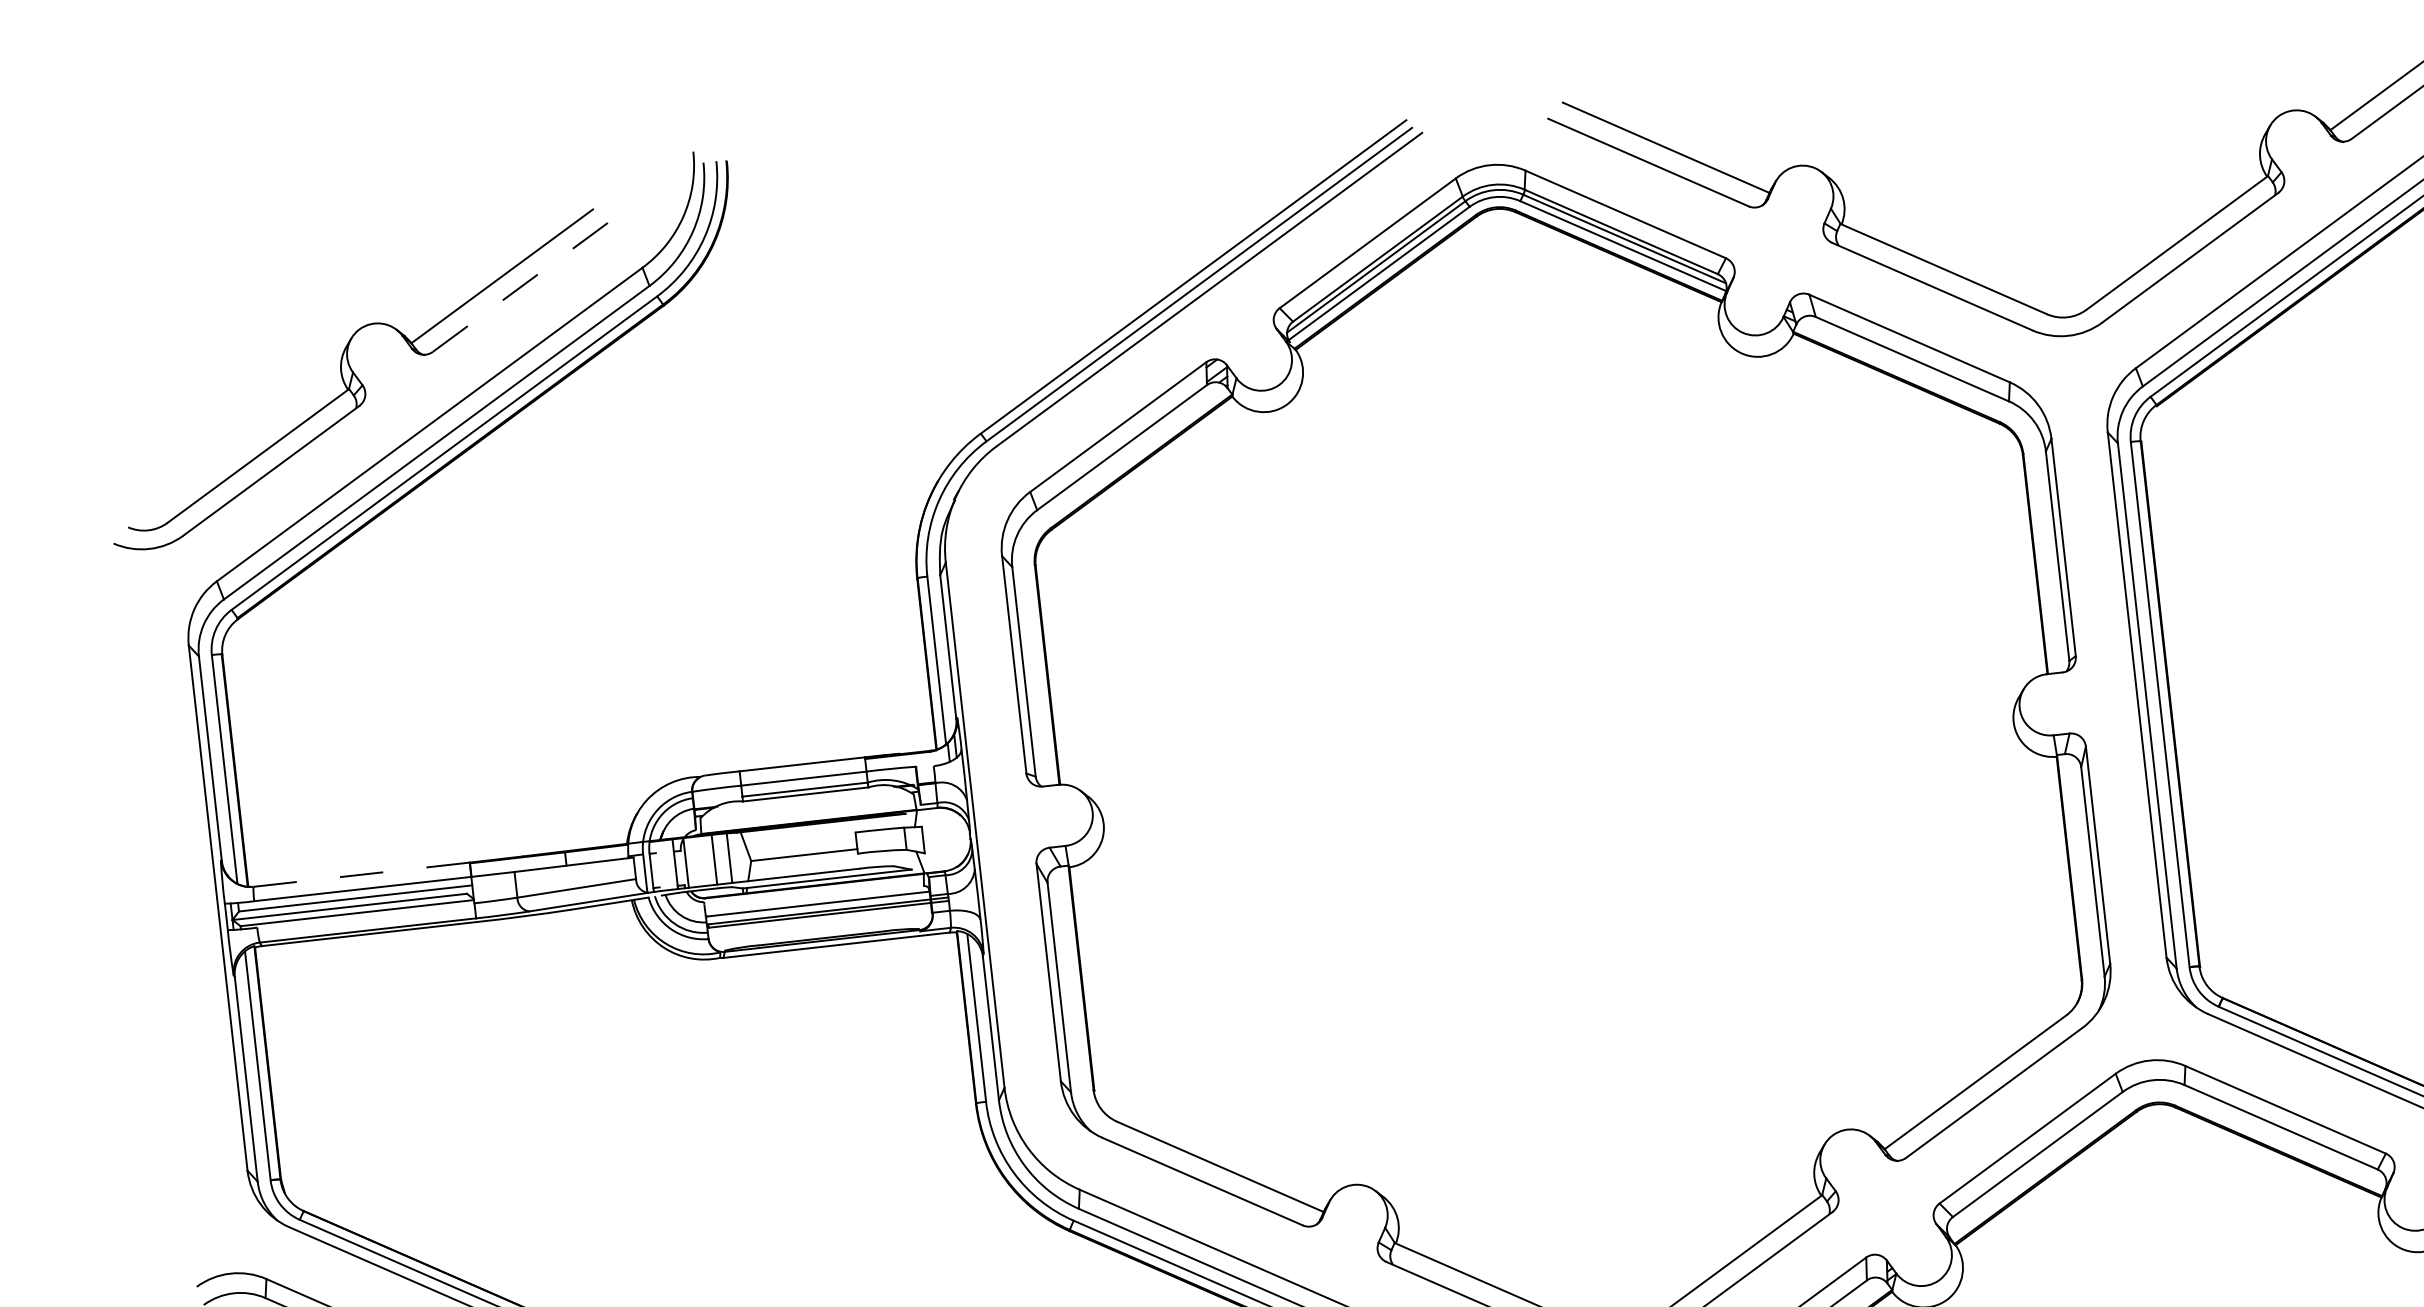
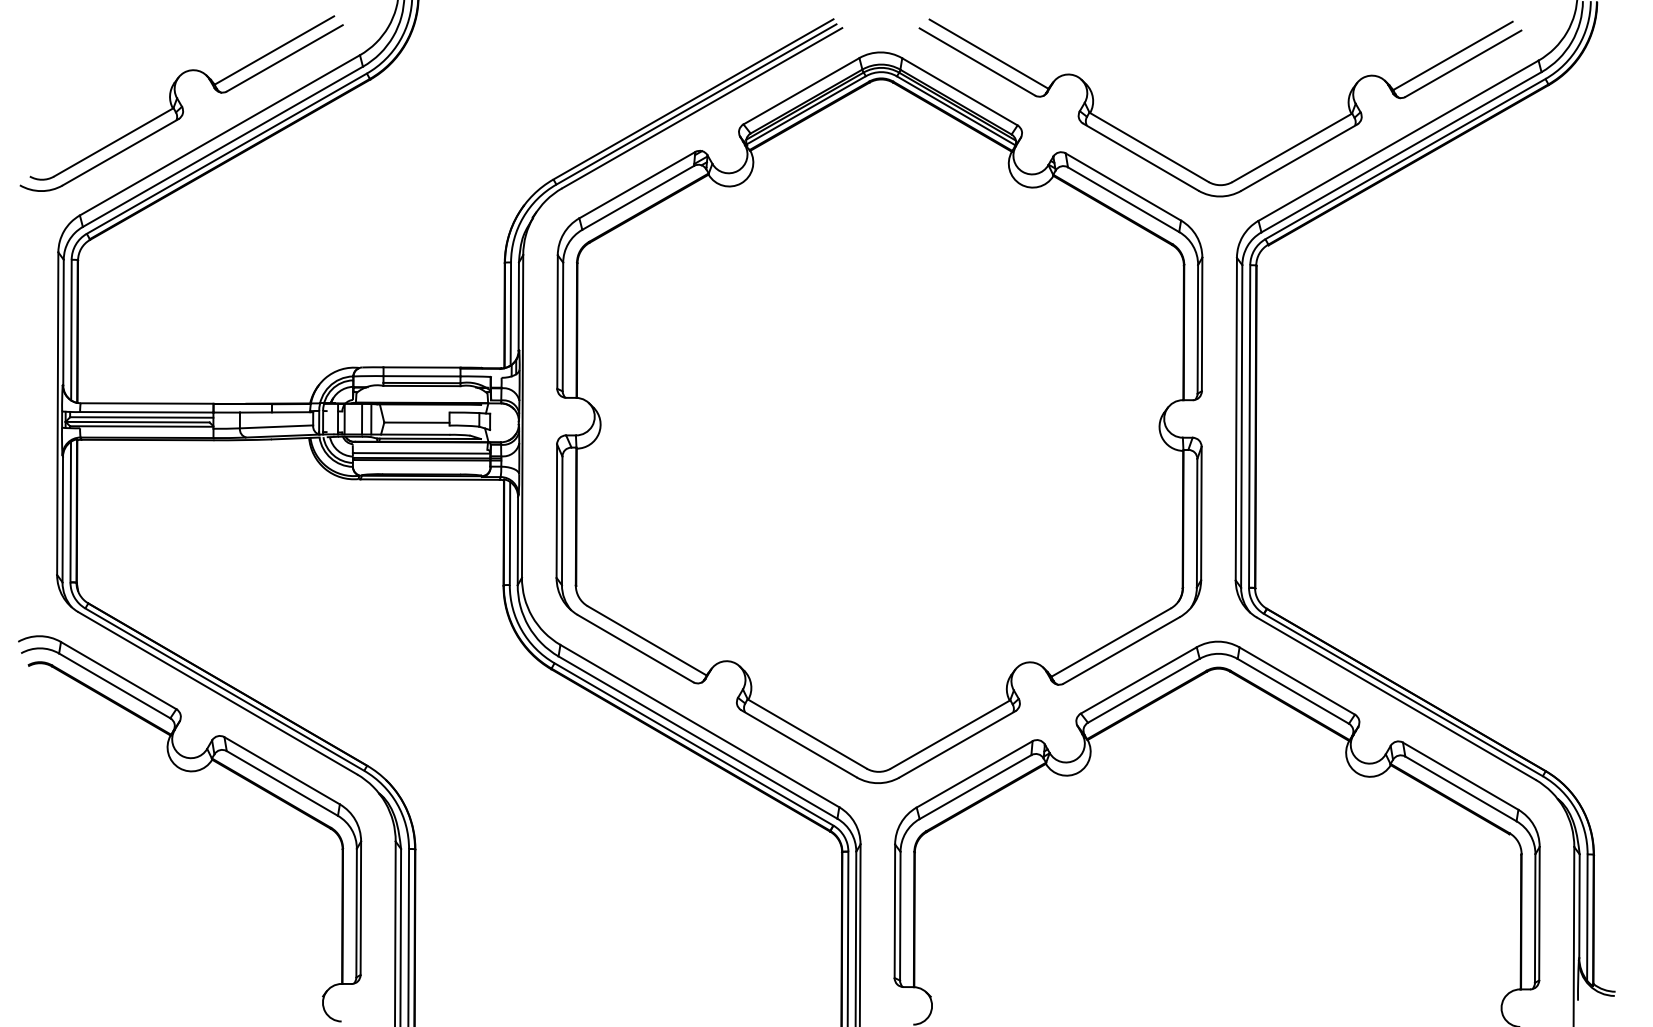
line: (520, 287) -> (284, 58), dashed -> solid
line: (362, 874) -> (147, 403), dashed -> solid

